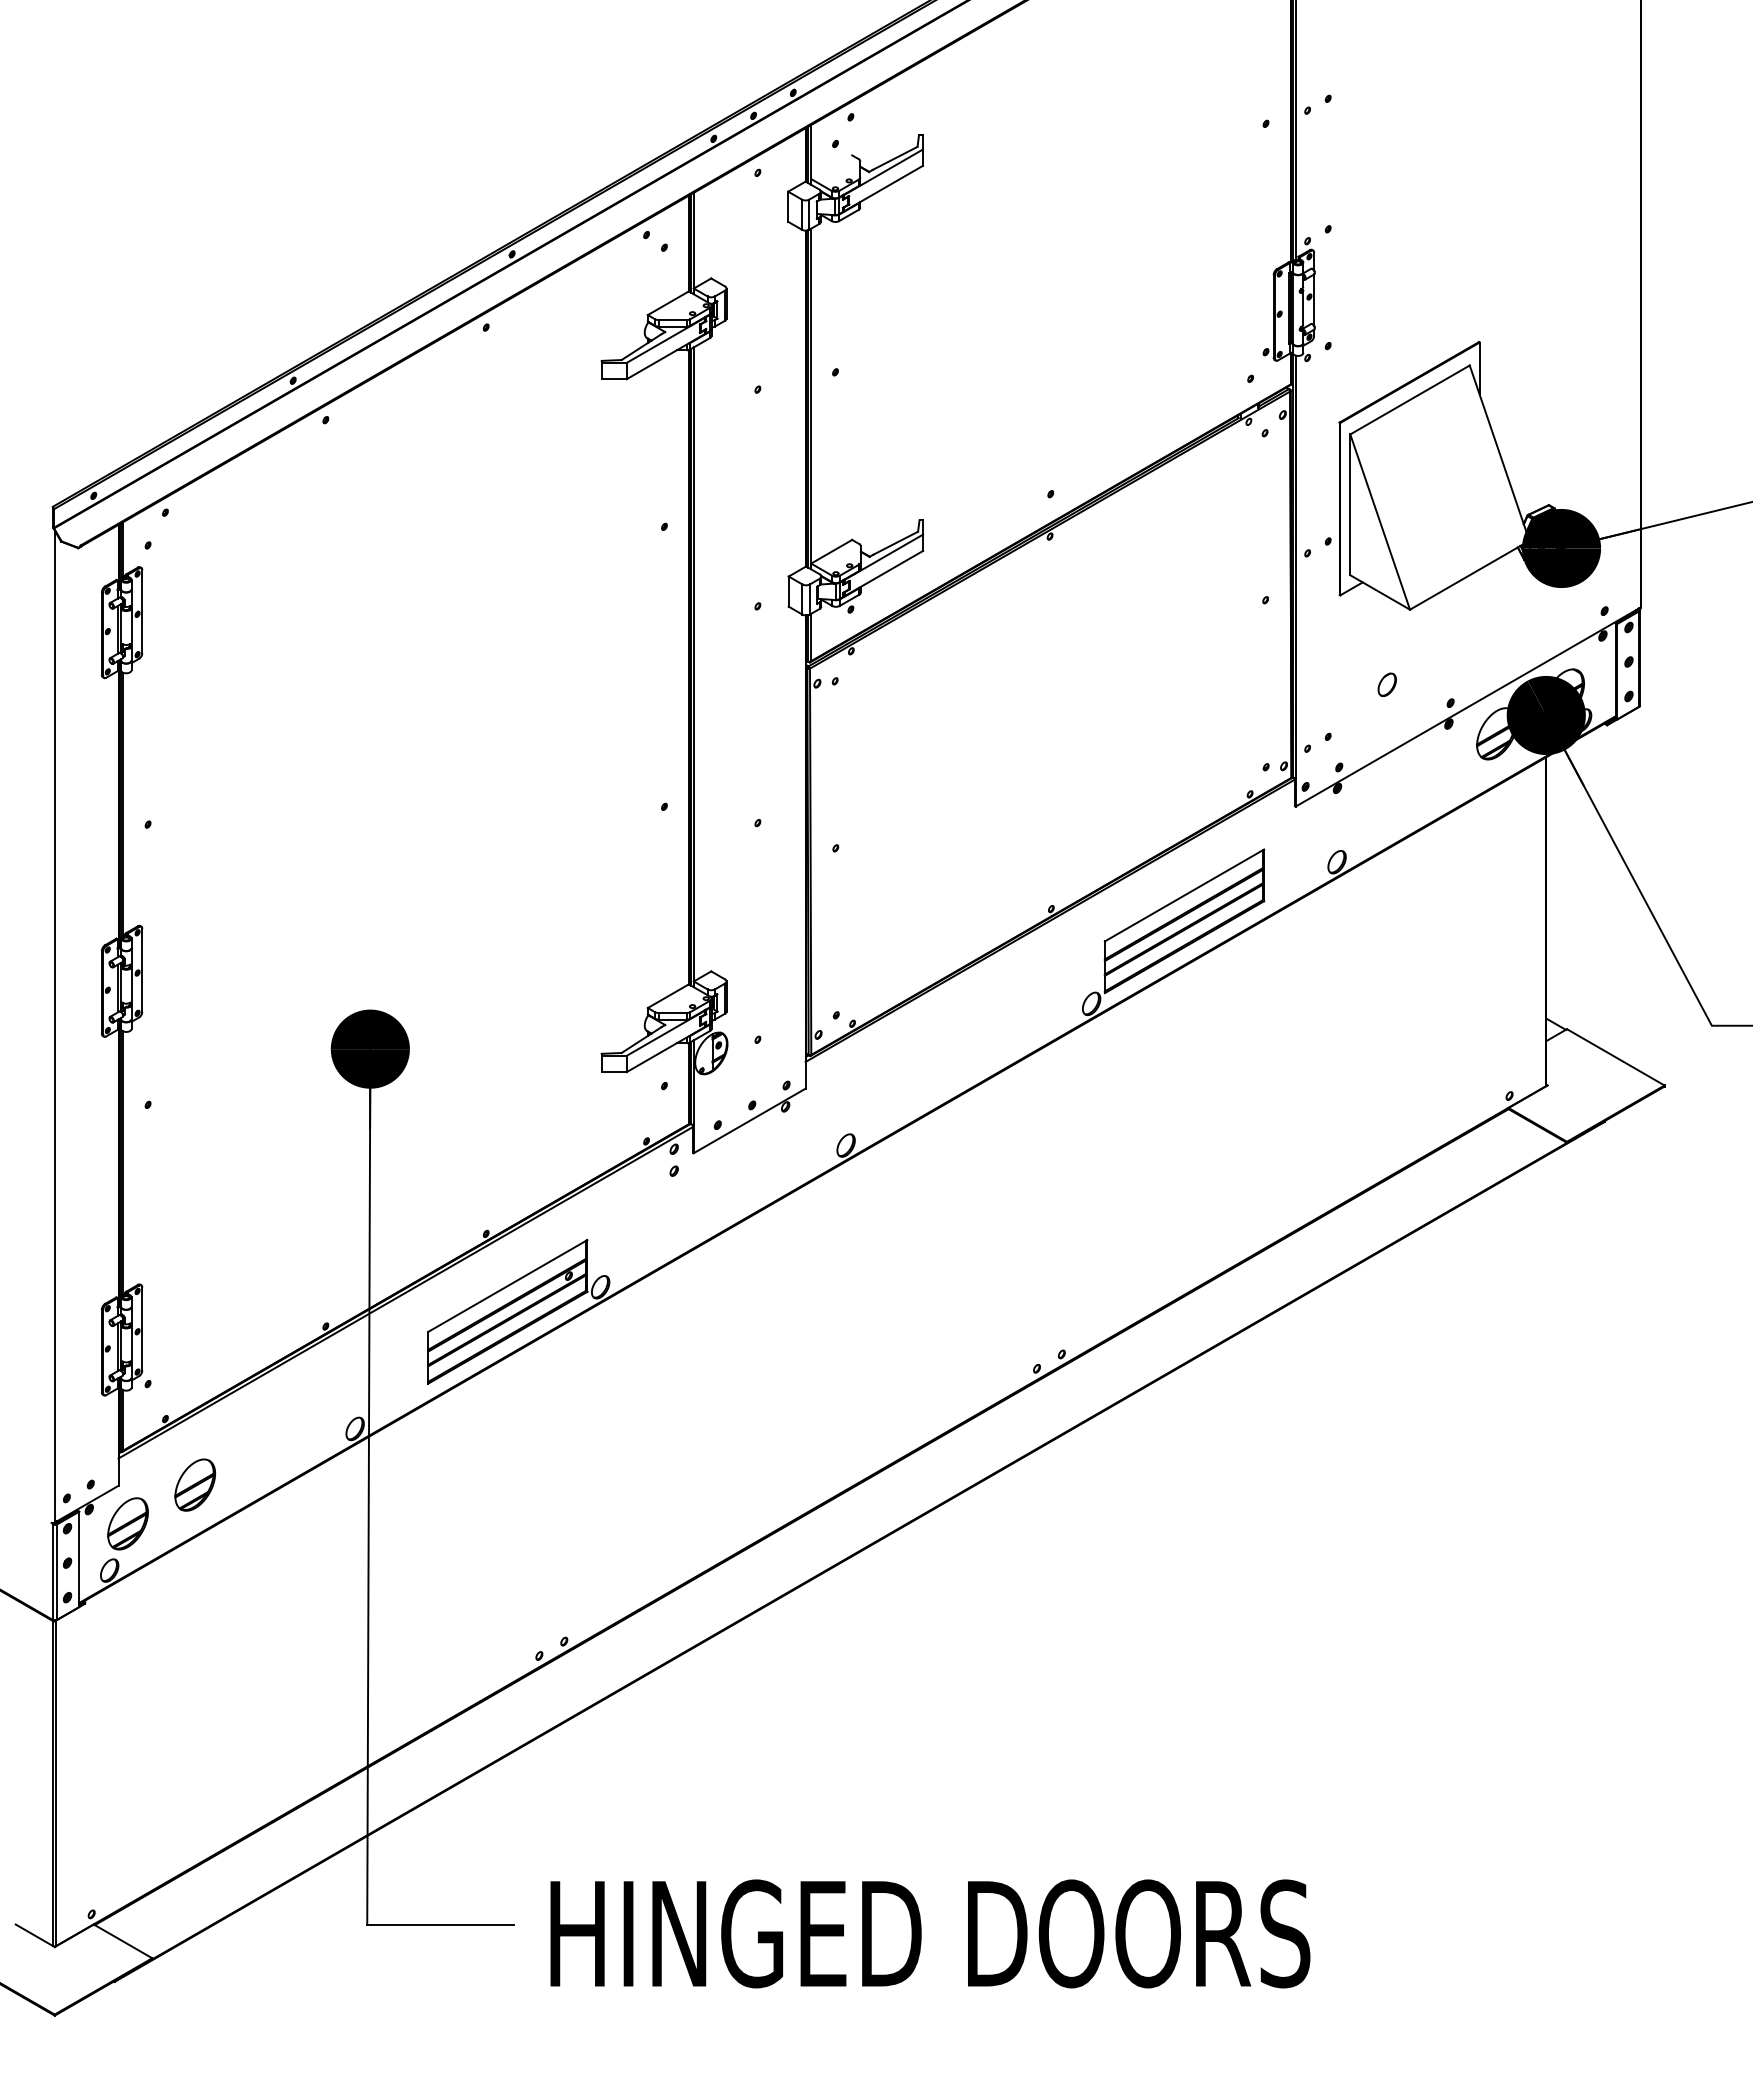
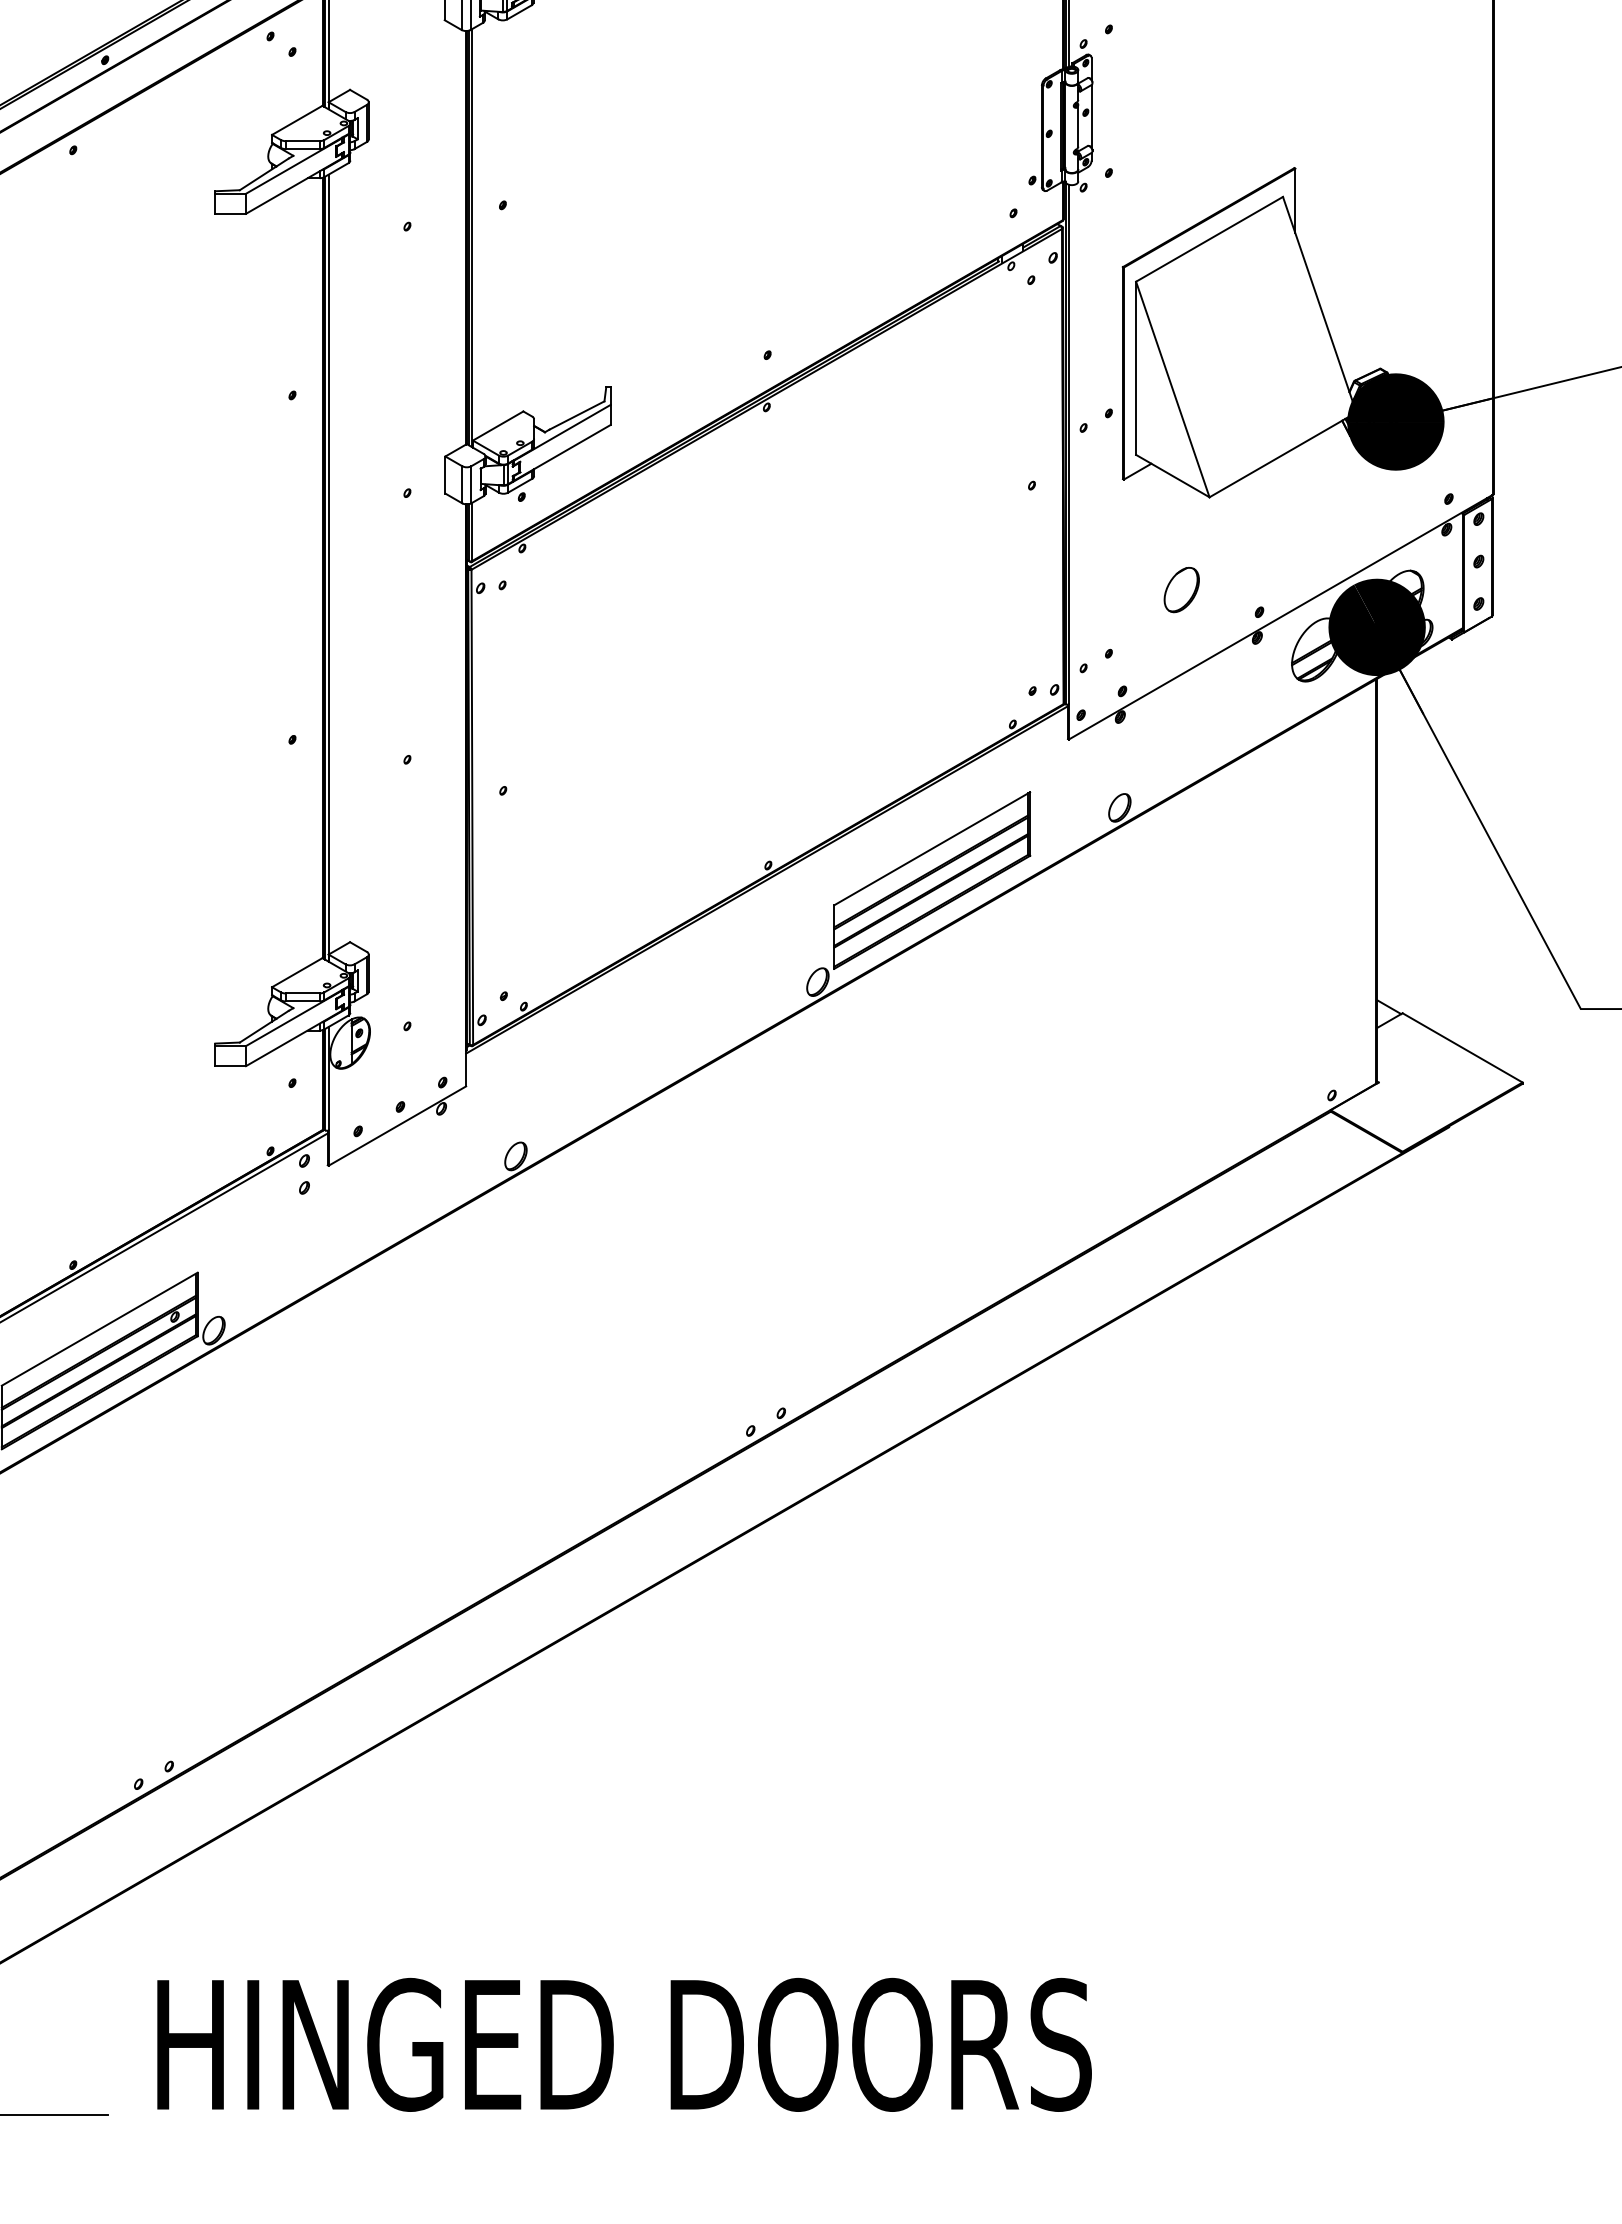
part: (1386, 684) -> (1180, 589), size x1.6
text: (930, 1933) -> (624, 2044), moved

